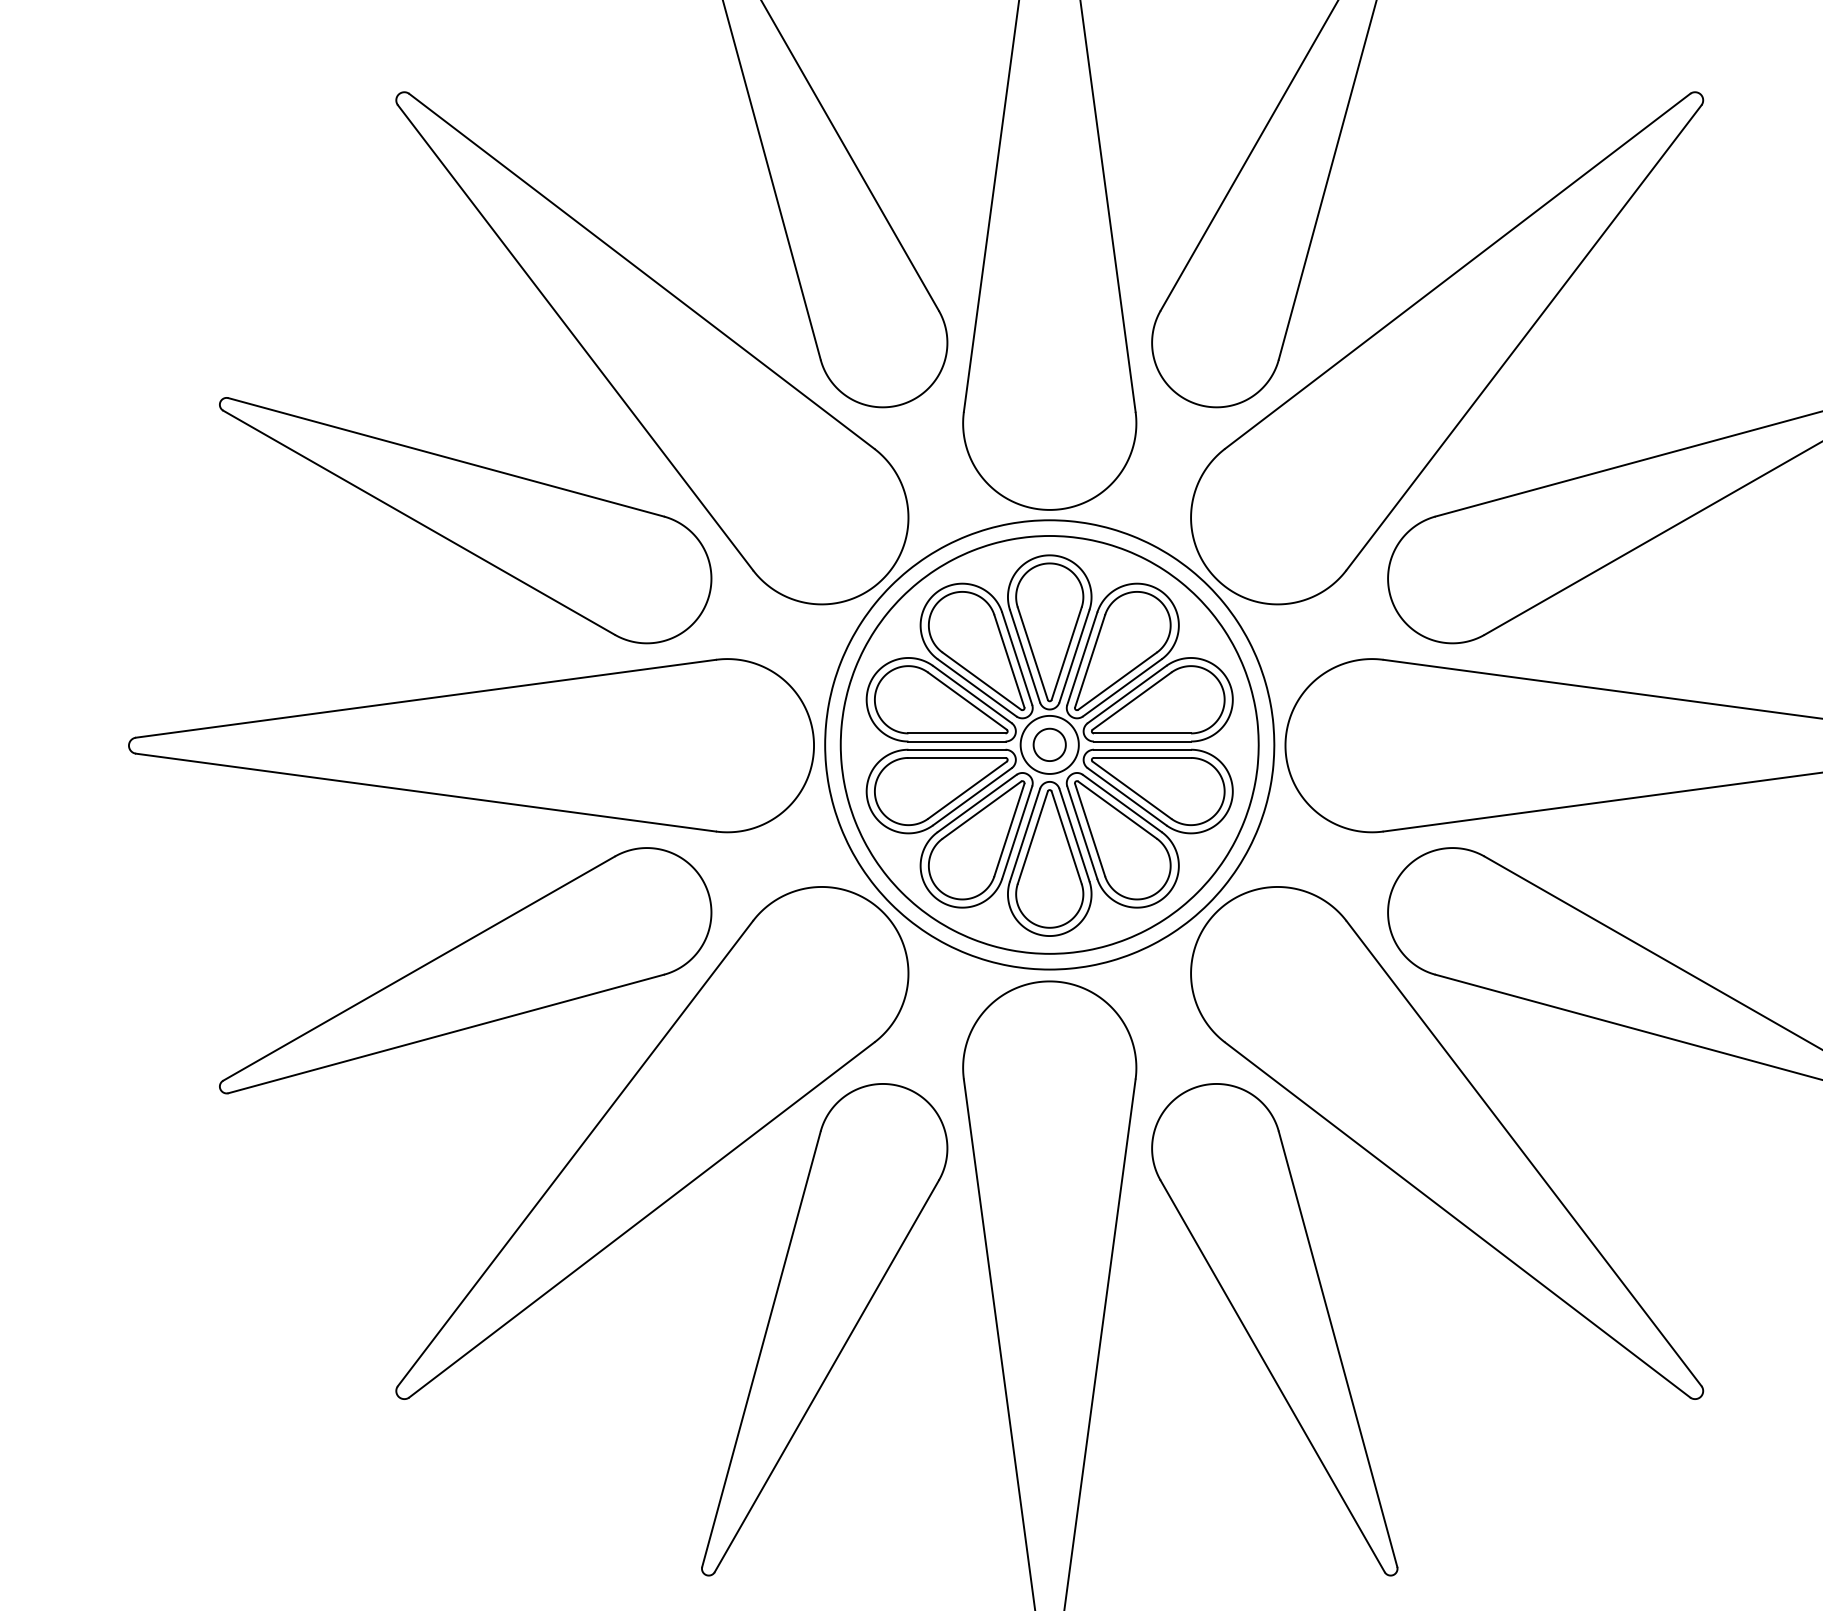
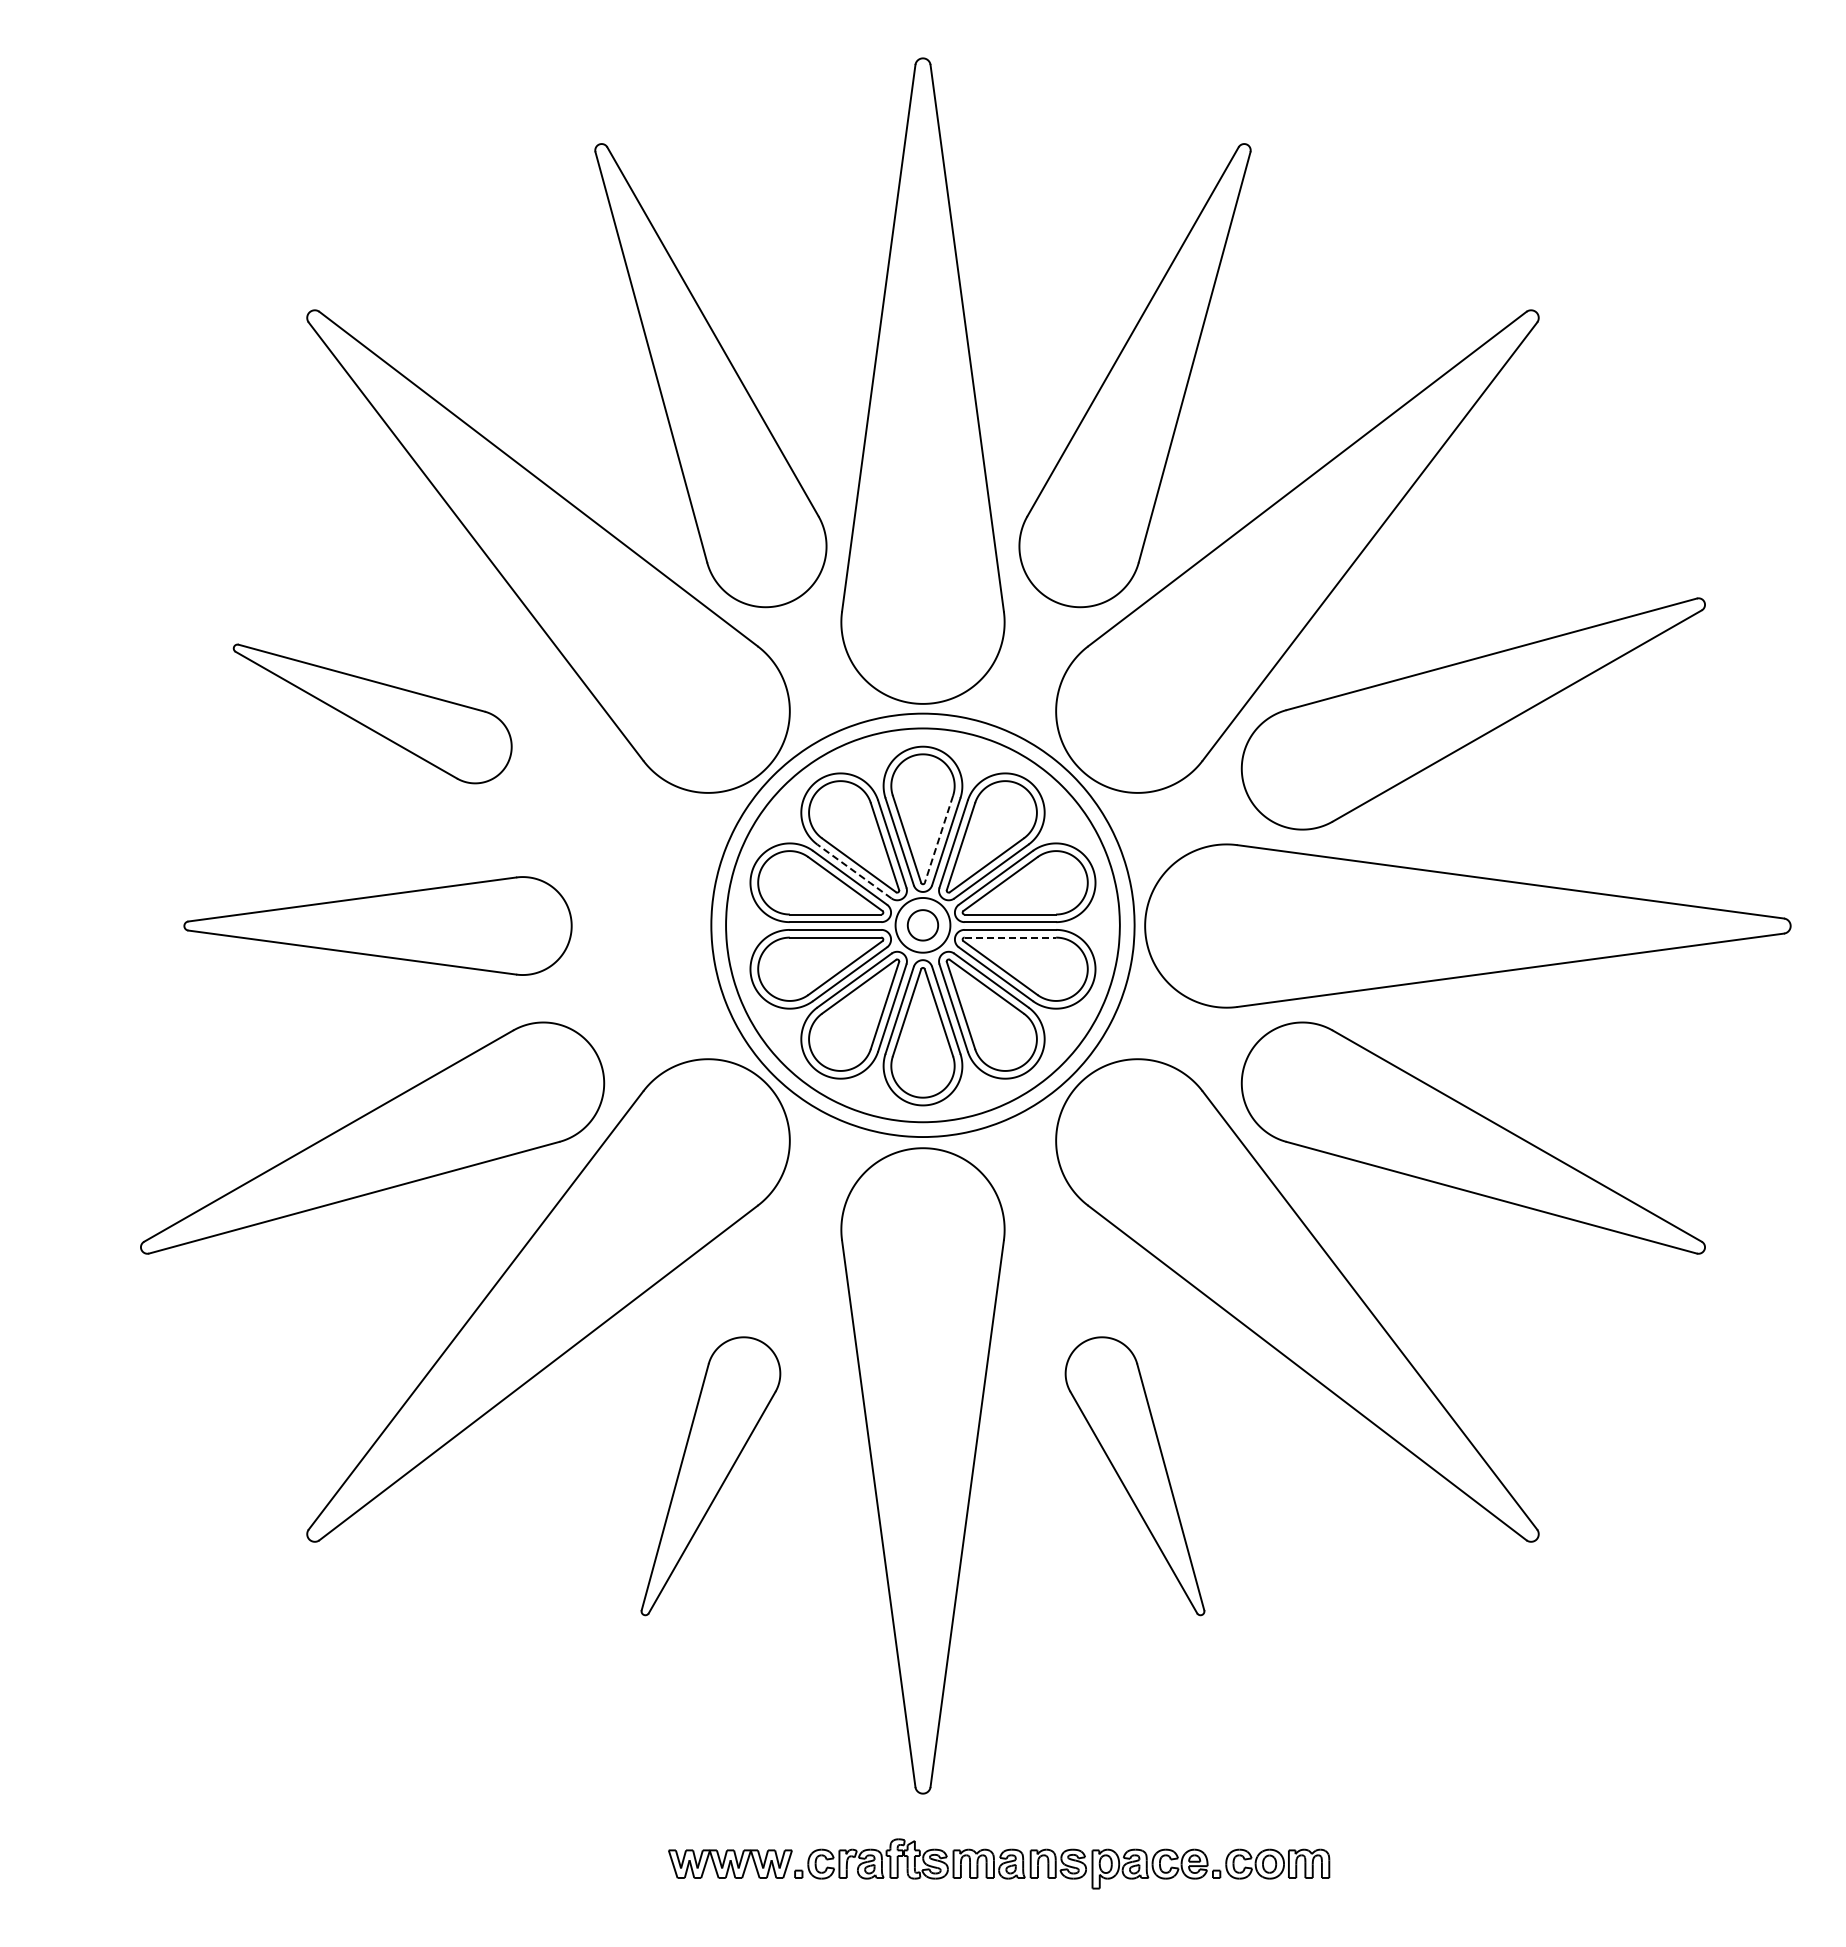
part: (465, 520) -> (372, 713), size x0.6
line: (1066, 653) -> (938, 839), solid -> dashed
line: (977, 687) -> (854, 871), solid -> dashed
part: (470, 745) -> (377, 925), size x0.6
line: (1142, 757) -> (1010, 937), solid -> dashed
part: (824, 1328) -> (710, 1475), size x0.6
part: (1274, 1328) -> (1134, 1475), size x0.6

